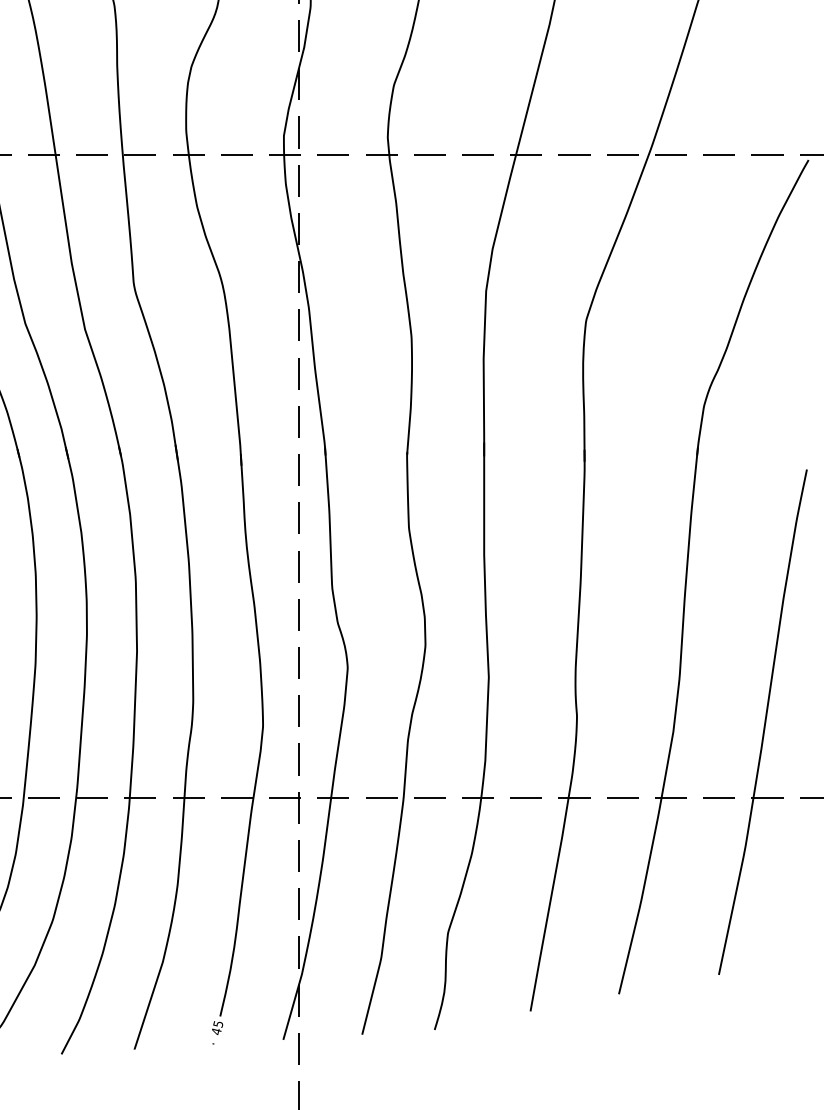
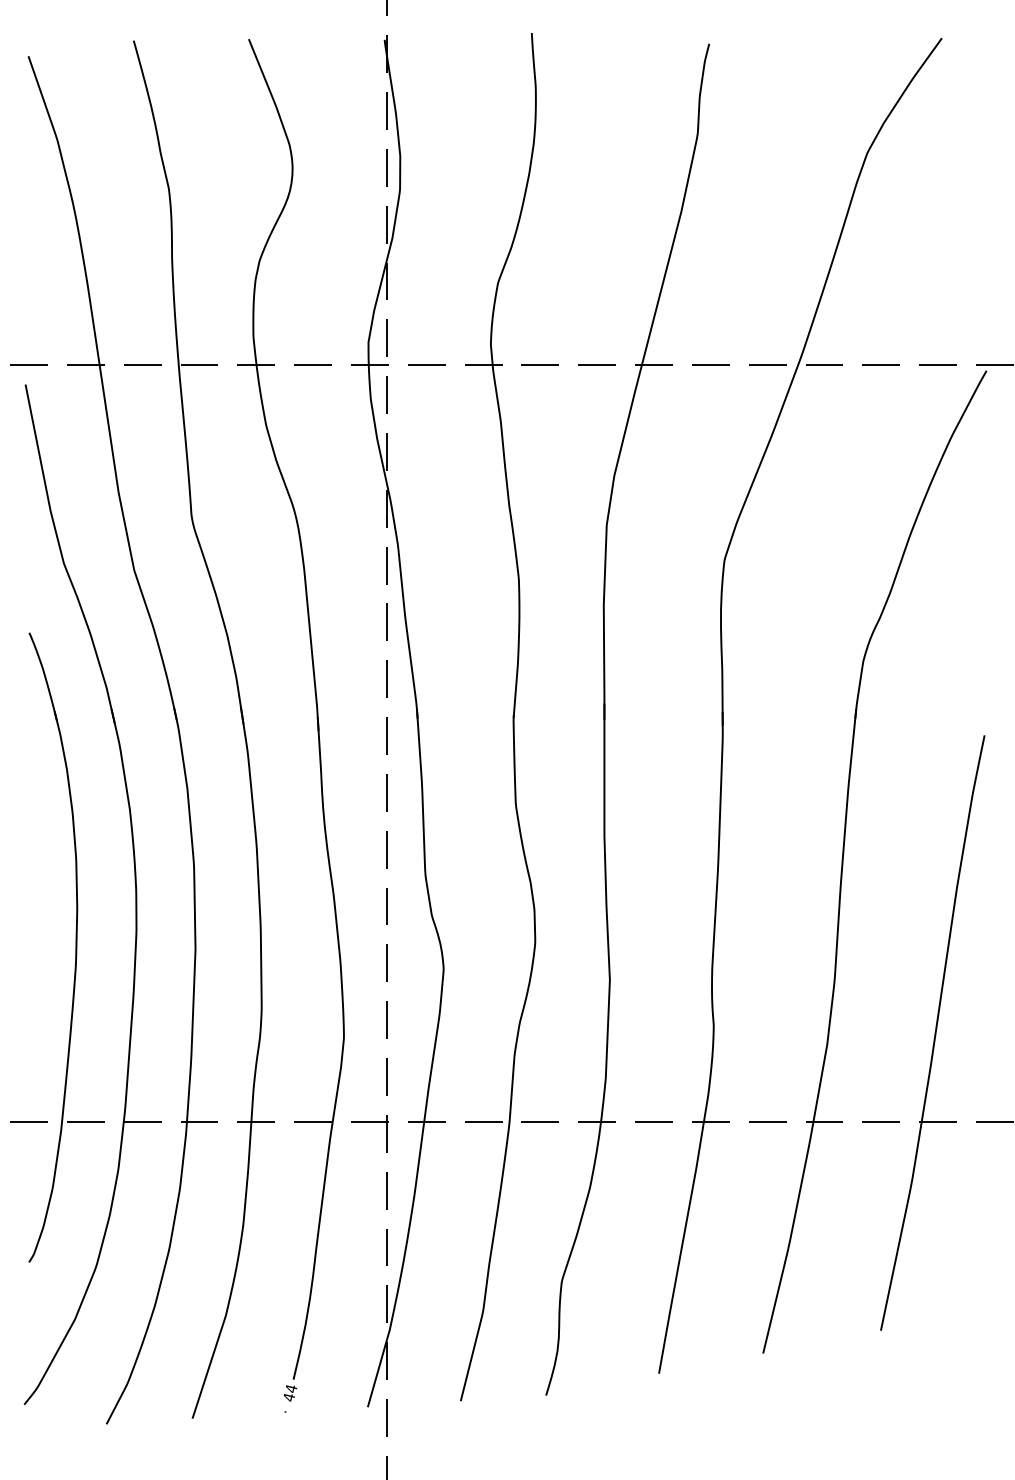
text: (218, 1024) -> (291, 1389), 45 -> 44

